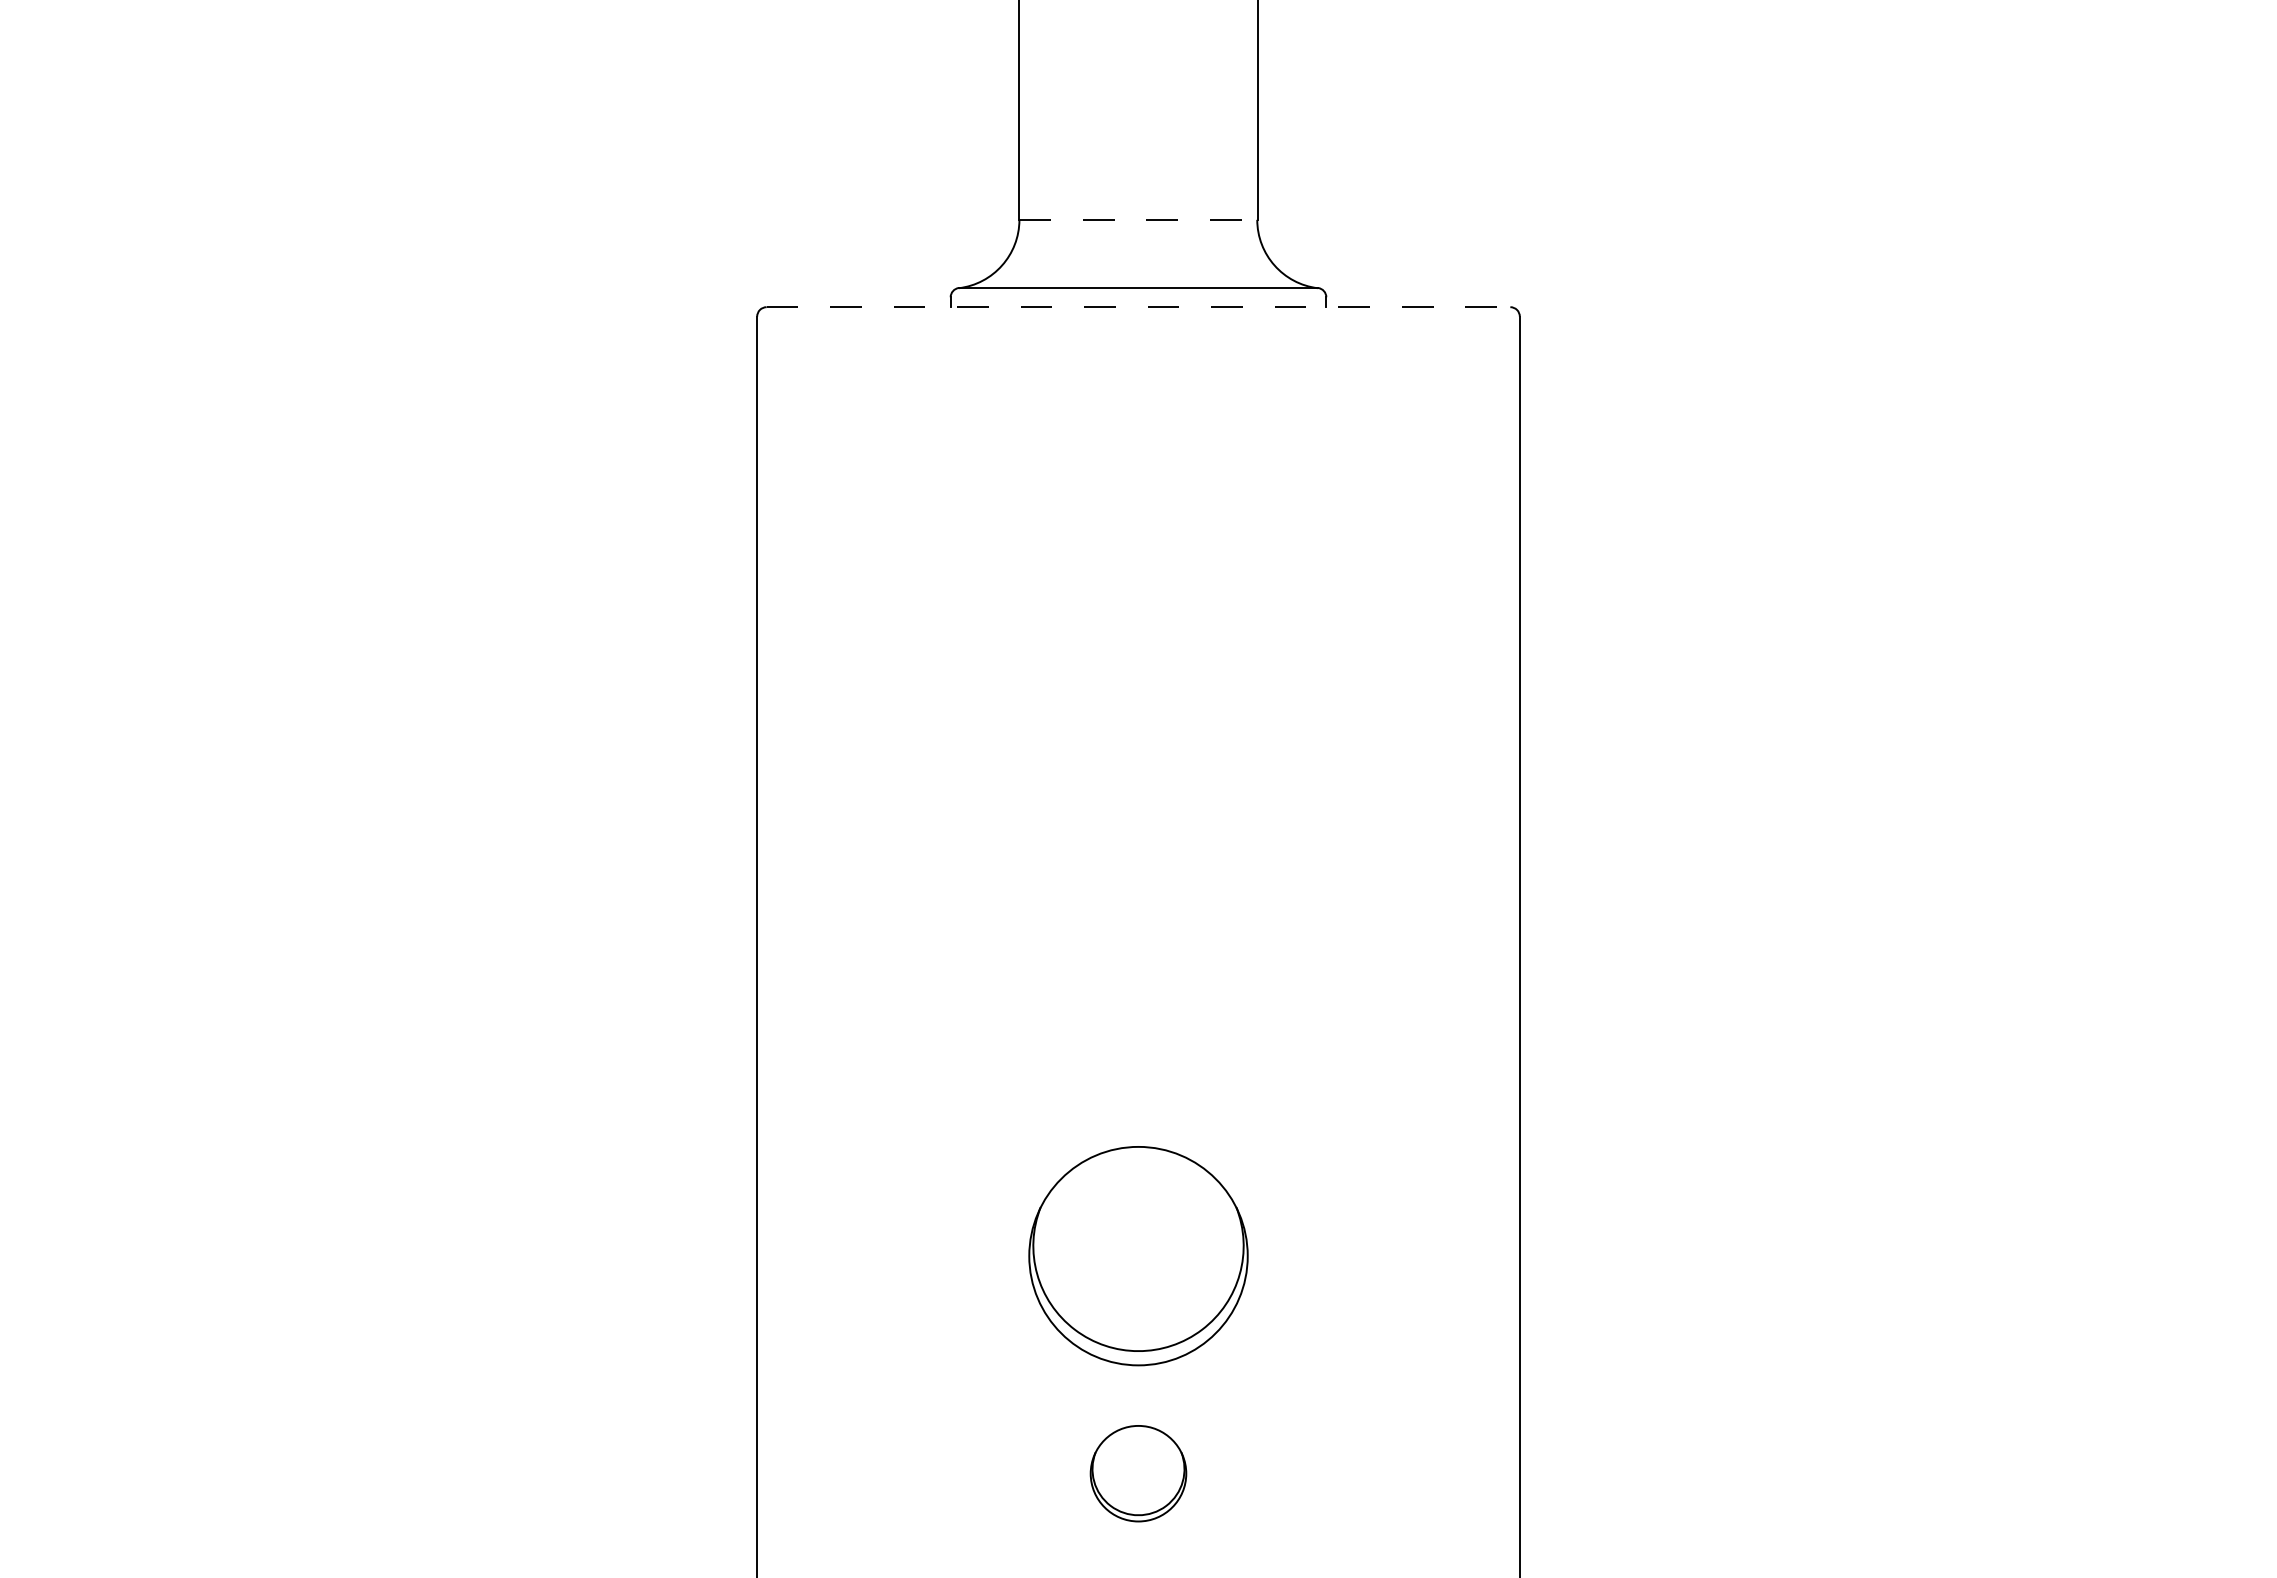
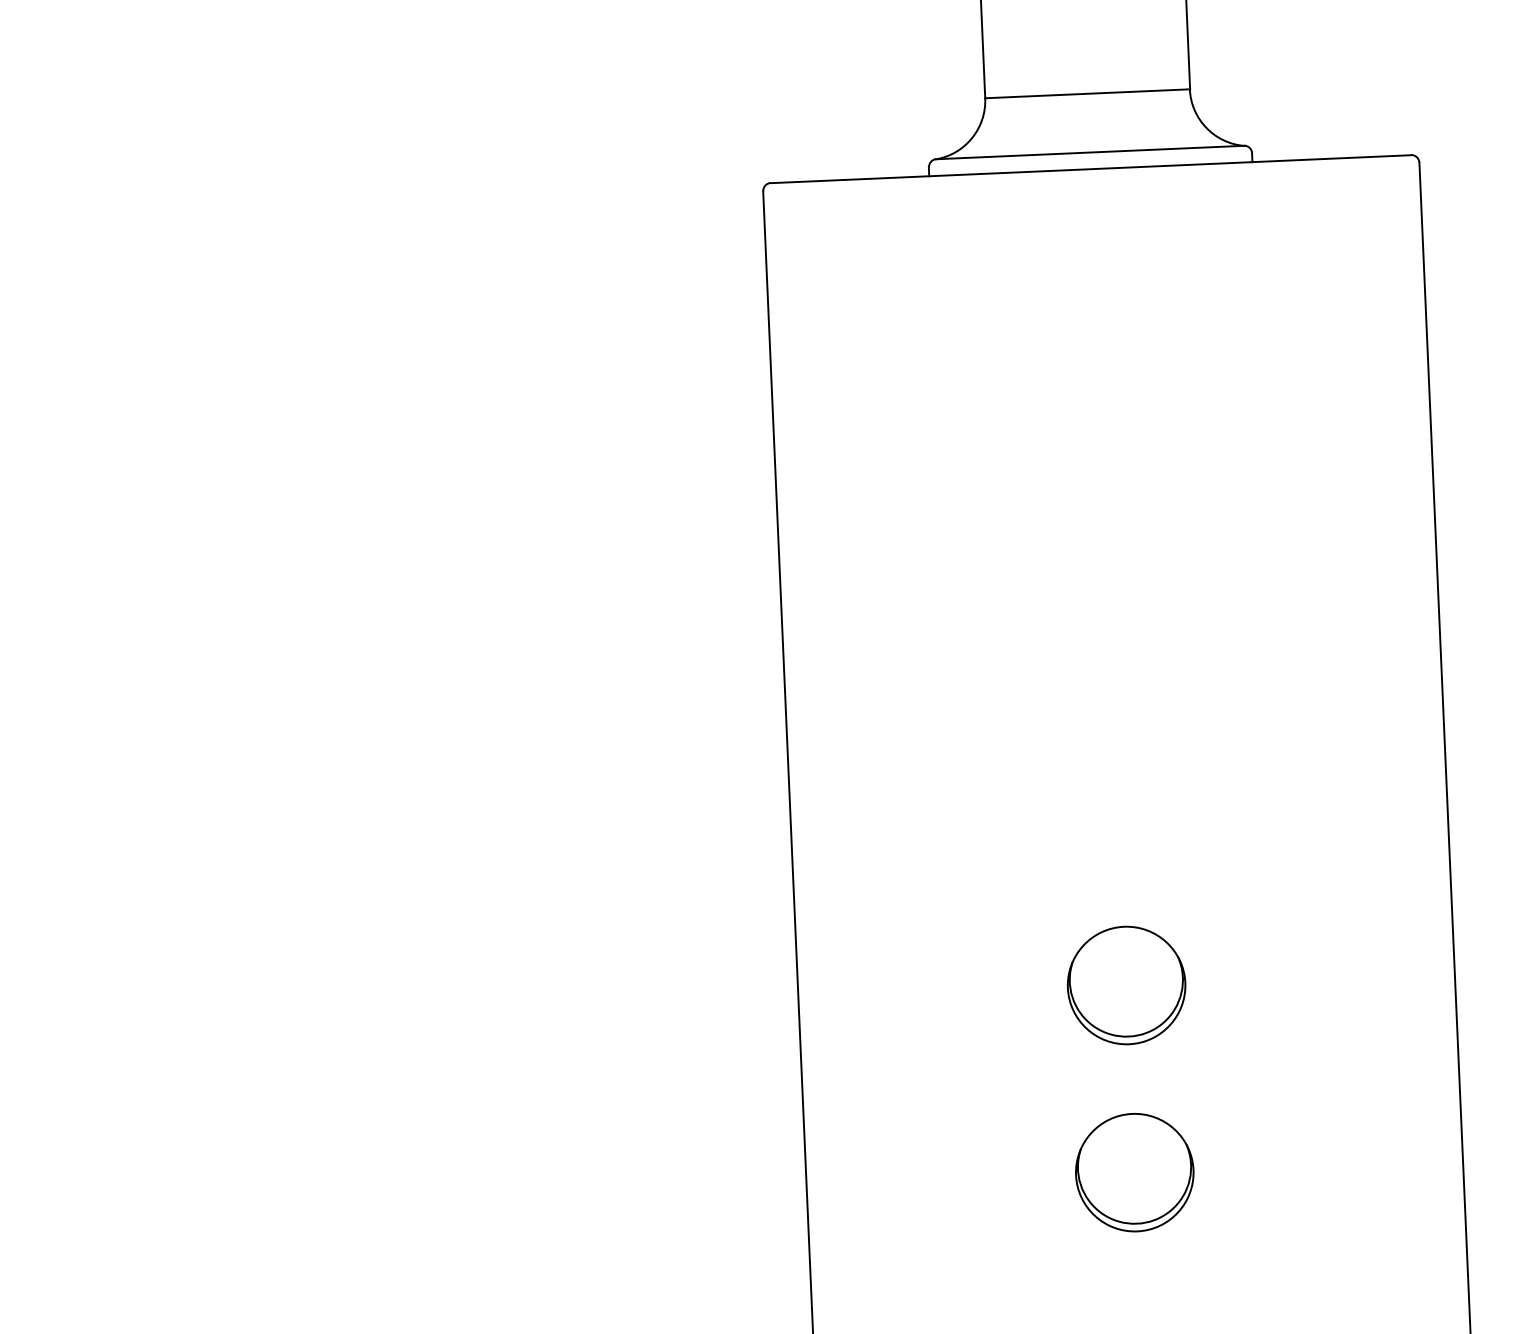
line: (1139, 219) -> (1088, 93), dashed -> solid
line: (1138, 307) -> (1090, 169), dashed -> solid
part: (1138, 1256) -> (1126, 985), size x0.62
part: (1138, 1473) -> (1134, 1172), size x1.43

